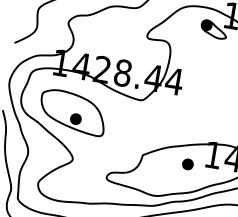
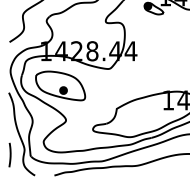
part: (187, 164) -> (150, 110), removed

